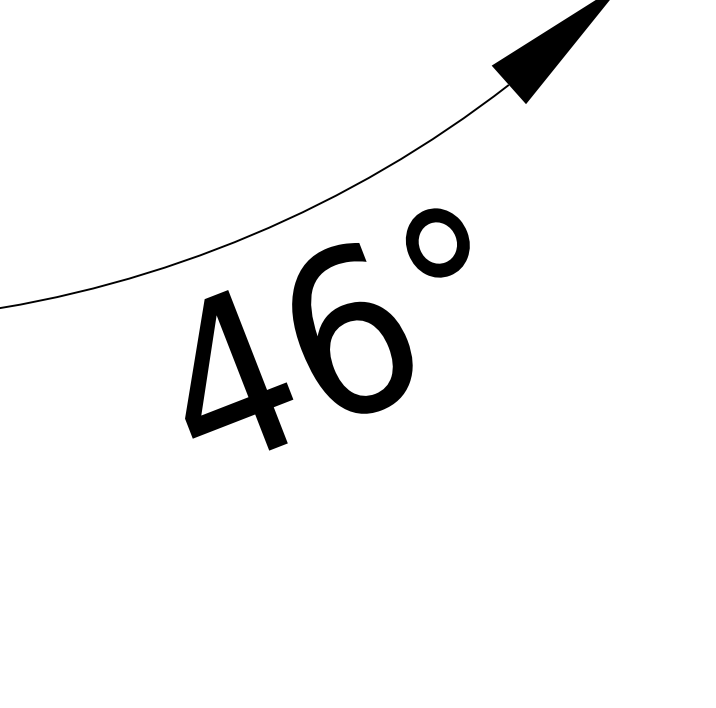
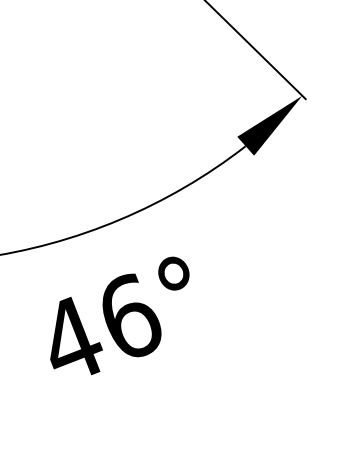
text: (326, 328) -> (119, 315), moved

